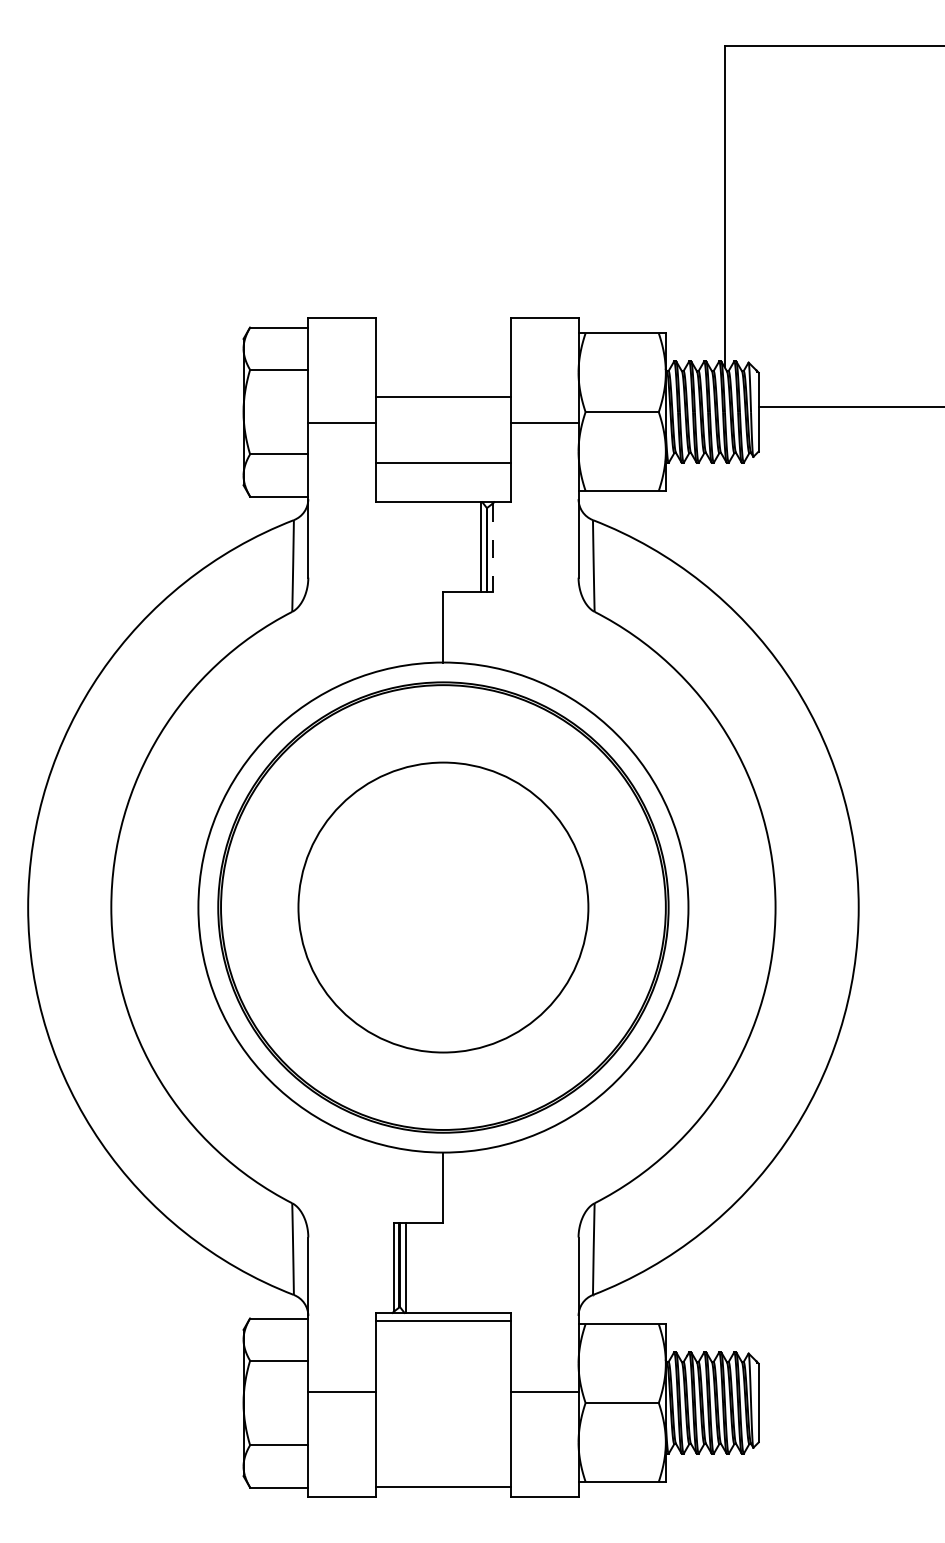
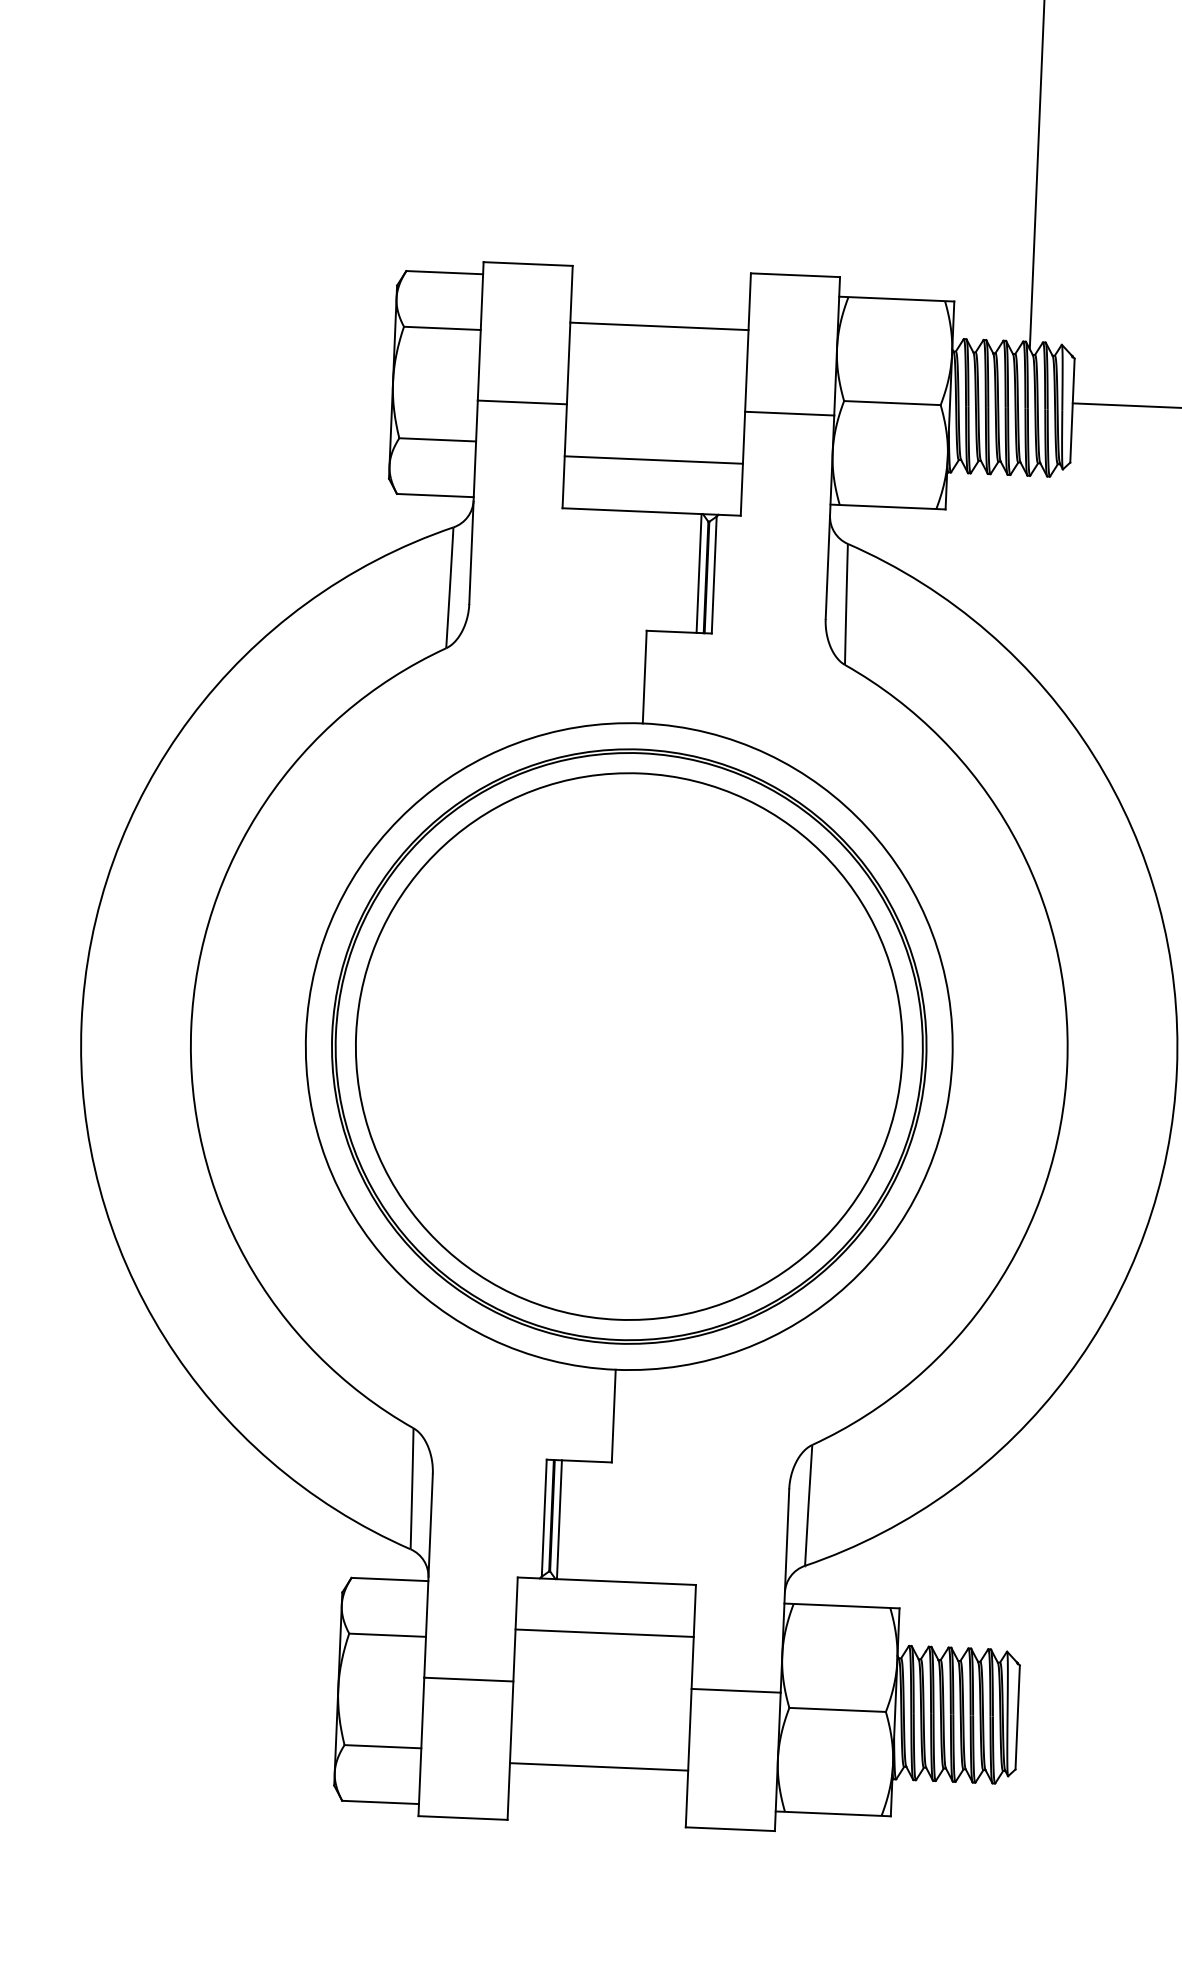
line: (443, 397) -> (659, 326), moved
line: (492, 548) -> (713, 575), dashed -> solid
circle: (443, 907) -> (629, 1046), size x1.43
line: (443, 1321) -> (604, 1633), moved
line: (443, 1486) -> (599, 1766), moved

